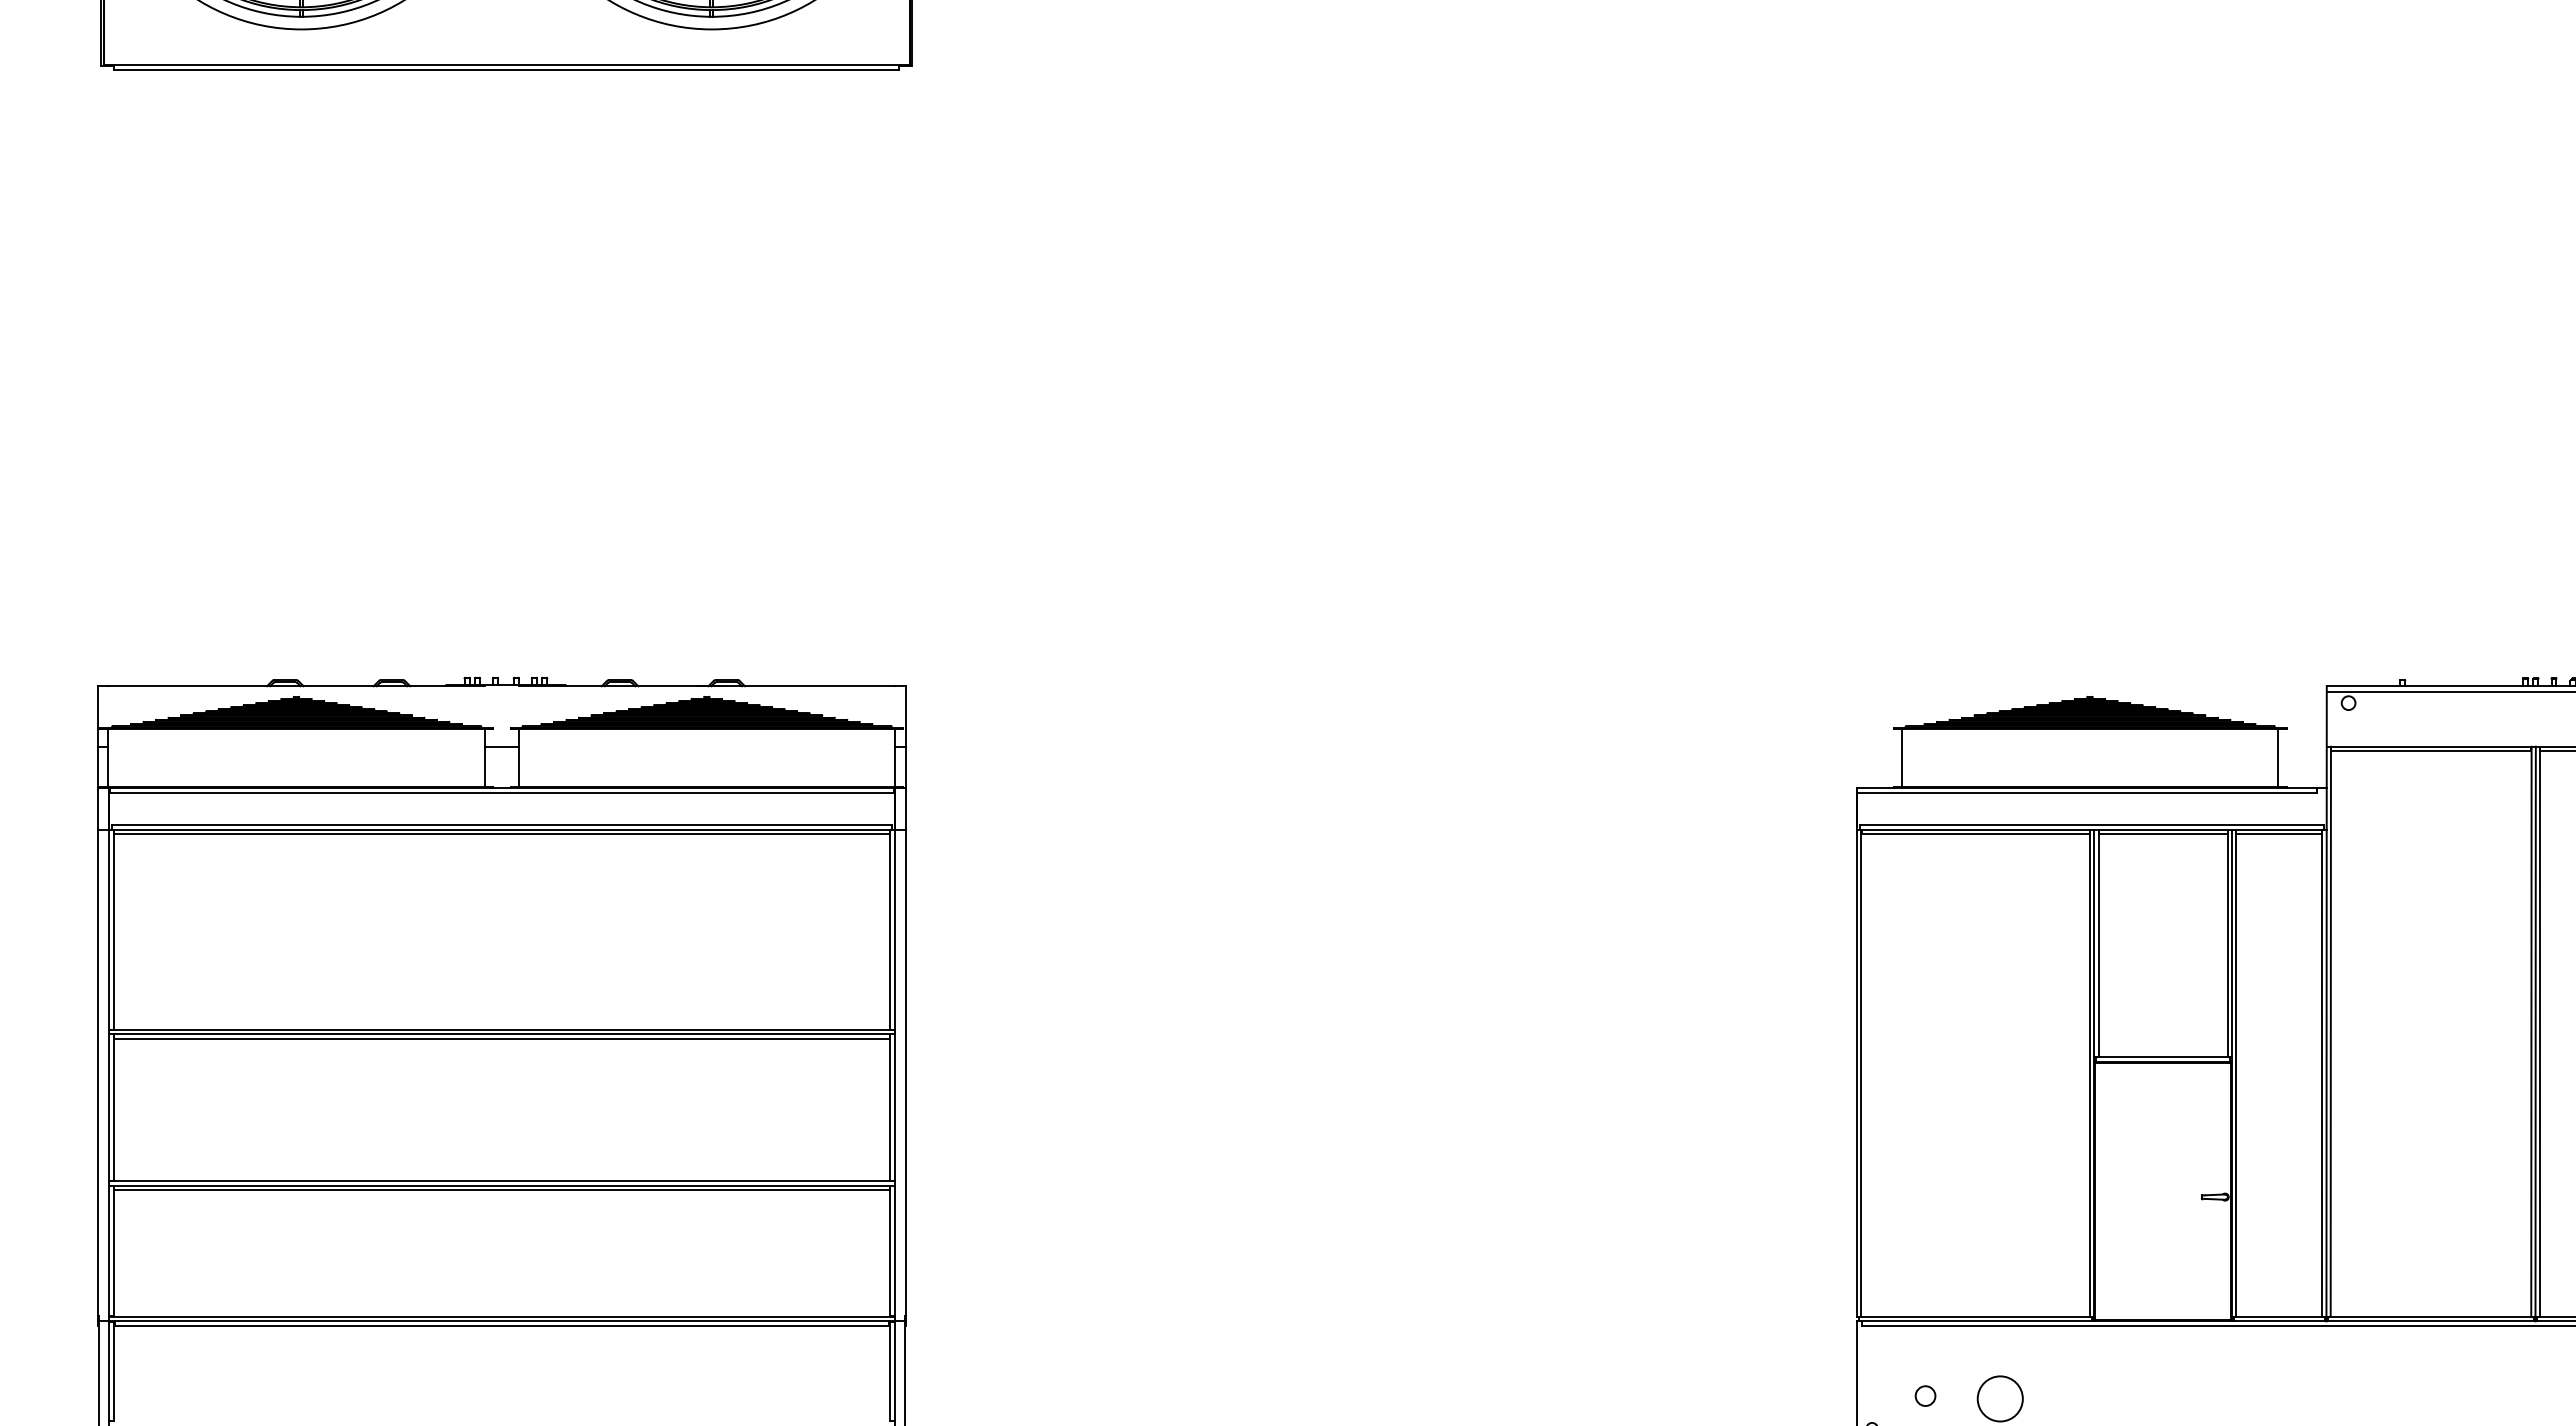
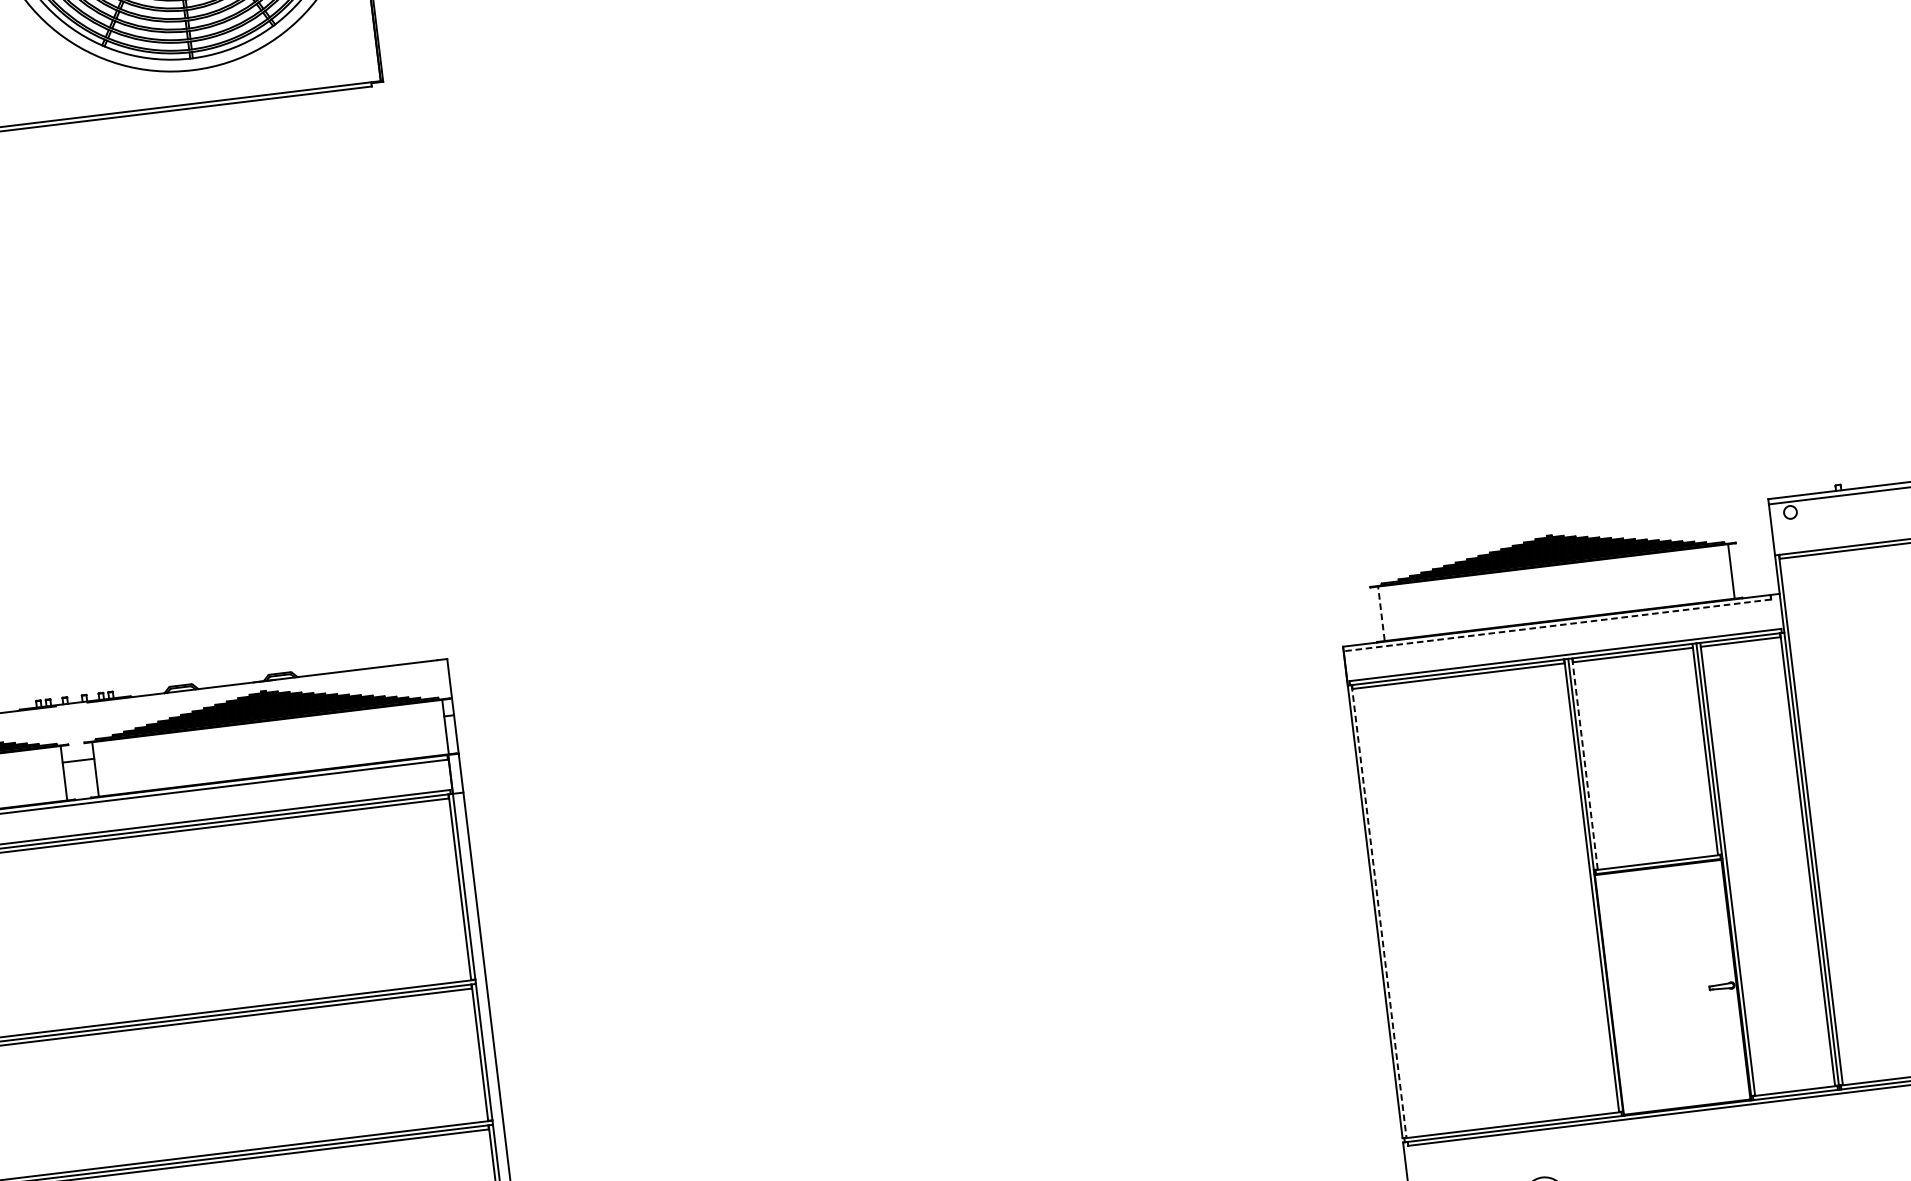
line: (1901, 758) -> (1381, 614), solid -> dashed
line: (2087, 793) -> (1557, 625), solid -> dashed
line: (2098, 943) -> (1584, 764), solid -> dashed
line: (1861, 1073) -> (1379, 911), solid -> dashed

